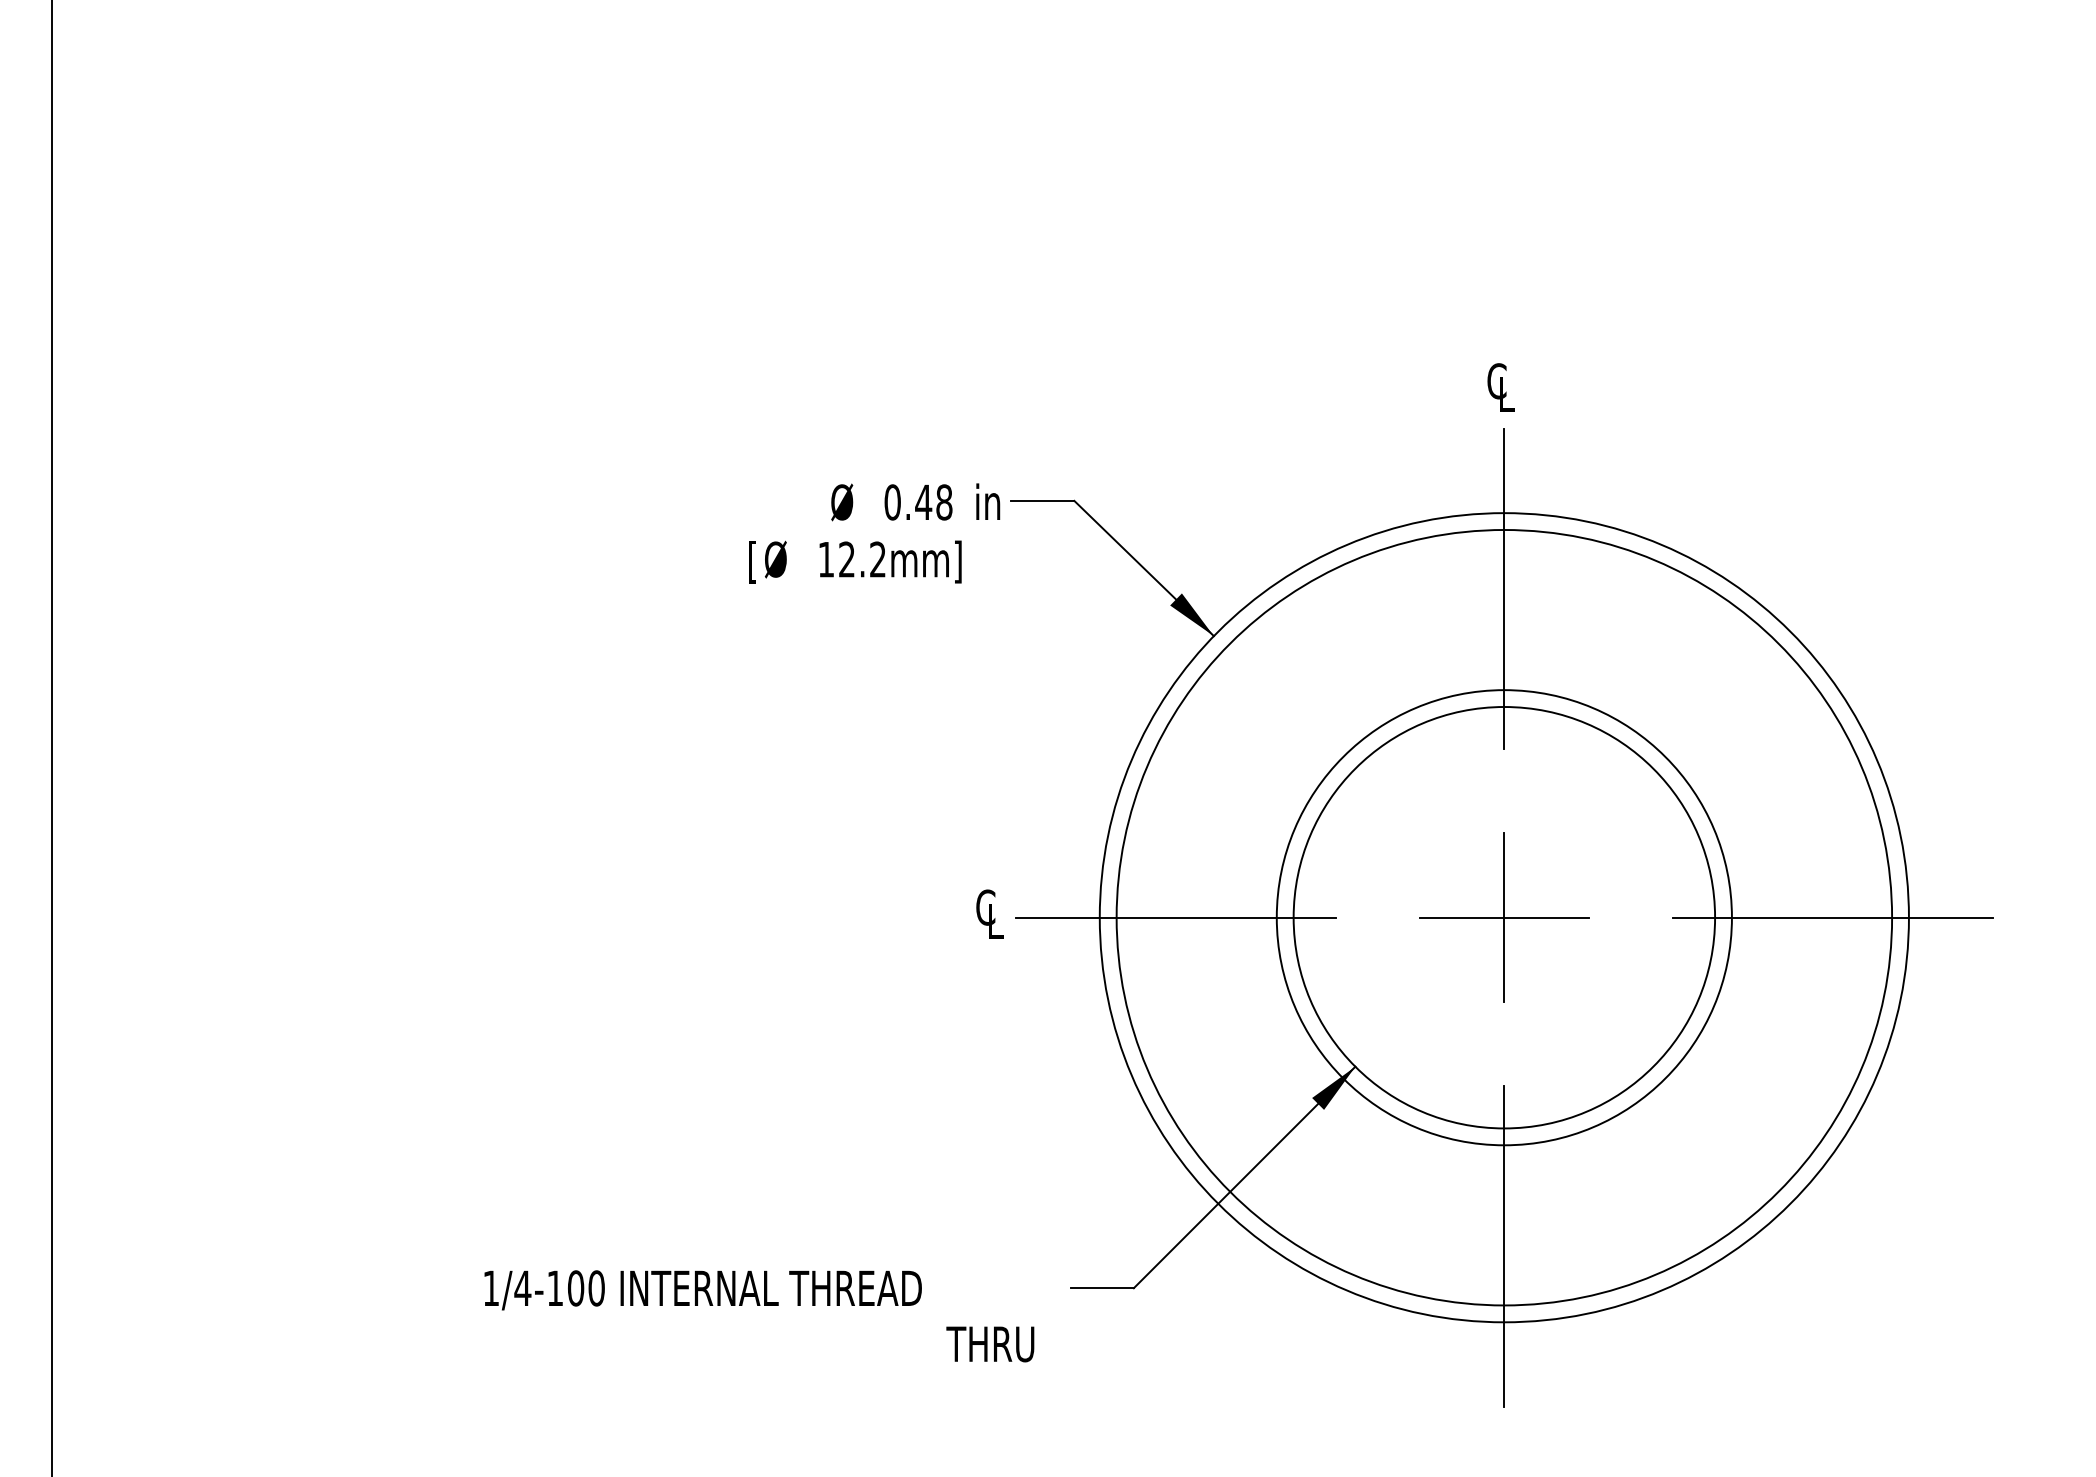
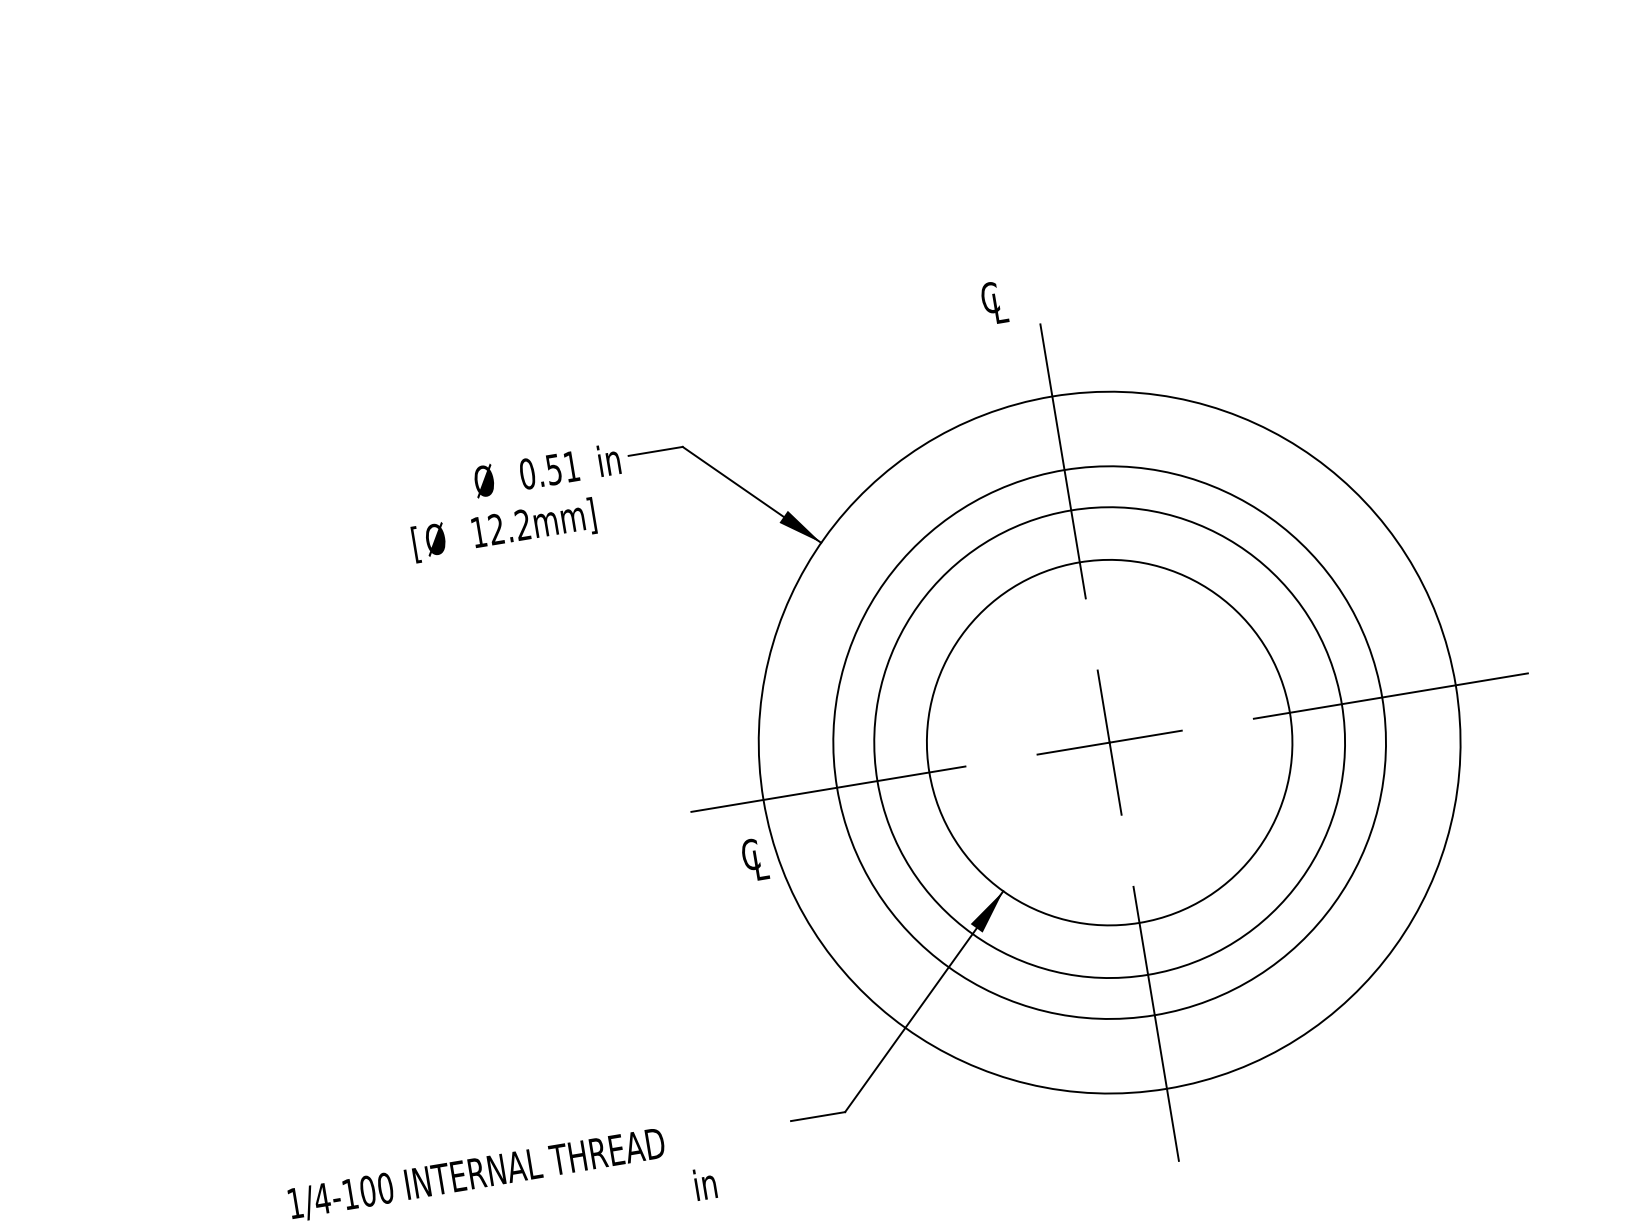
text: (1500, 387) -> (993, 302), moved
text: (933, 502) -> (562, 468), 0.48 -> 0.51
text: (989, 913) -> (754, 859), moved
circle: (1503, 917) -> (1108, 742), size x1.4
circle: (1504, 917) -> (1109, 742), size x0.7
text: (990, 1343) -> (730, 1179), THRU -> in

